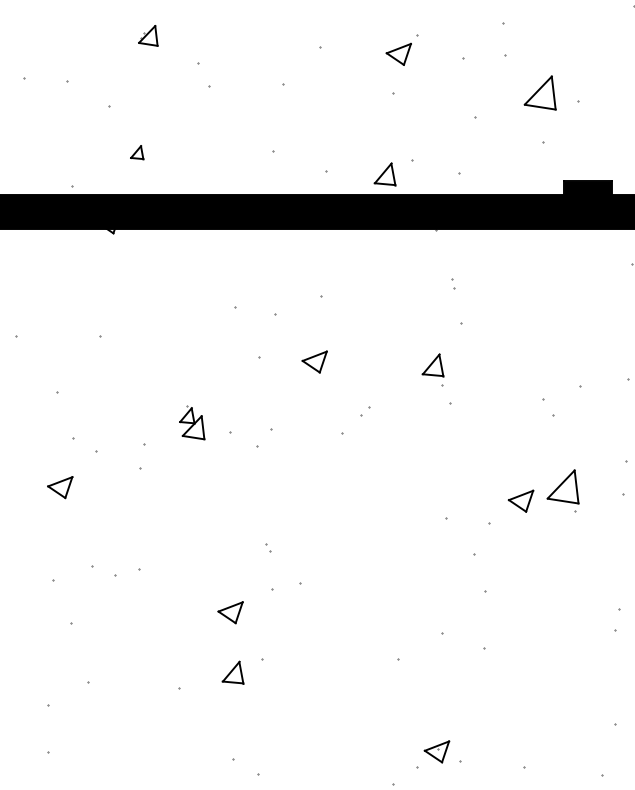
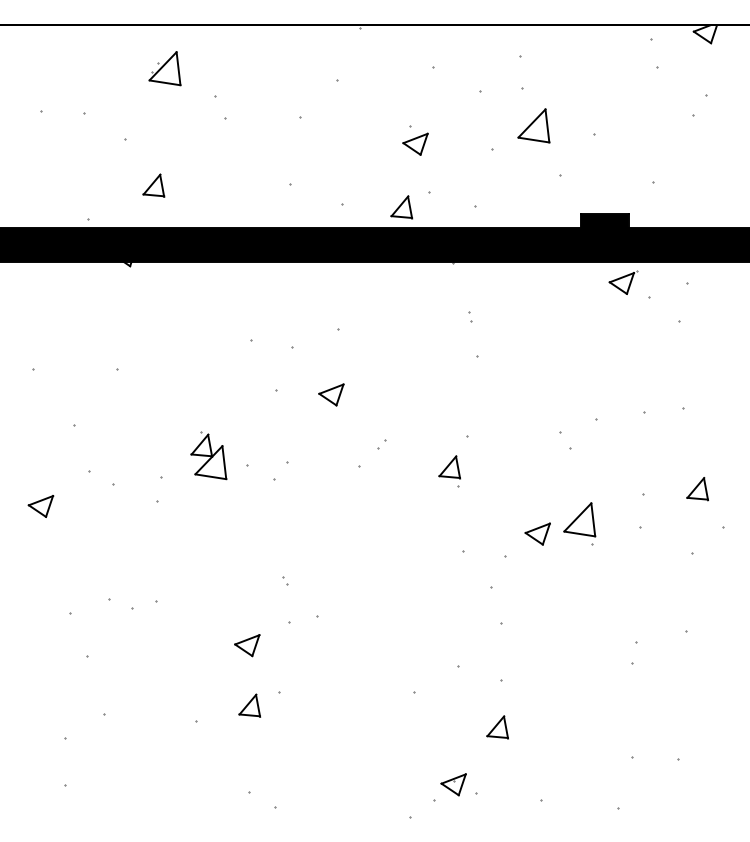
part: (147, 35) -> (164, 68), size x1.67
part: (398, 53) -> (415, 143), moved
part: (539, 92) -> (533, 125), moved
part: (136, 152) -> (153, 185), size x1.67
part: (606, 249) -> (623, 282), added
part: (432, 369) -> (449, 471), moved
part: (191, 422) -> (208, 455), size x1.43
part: (59, 487) -> (40, 506), moved
part: (480, 694) -> (497, 727), added

